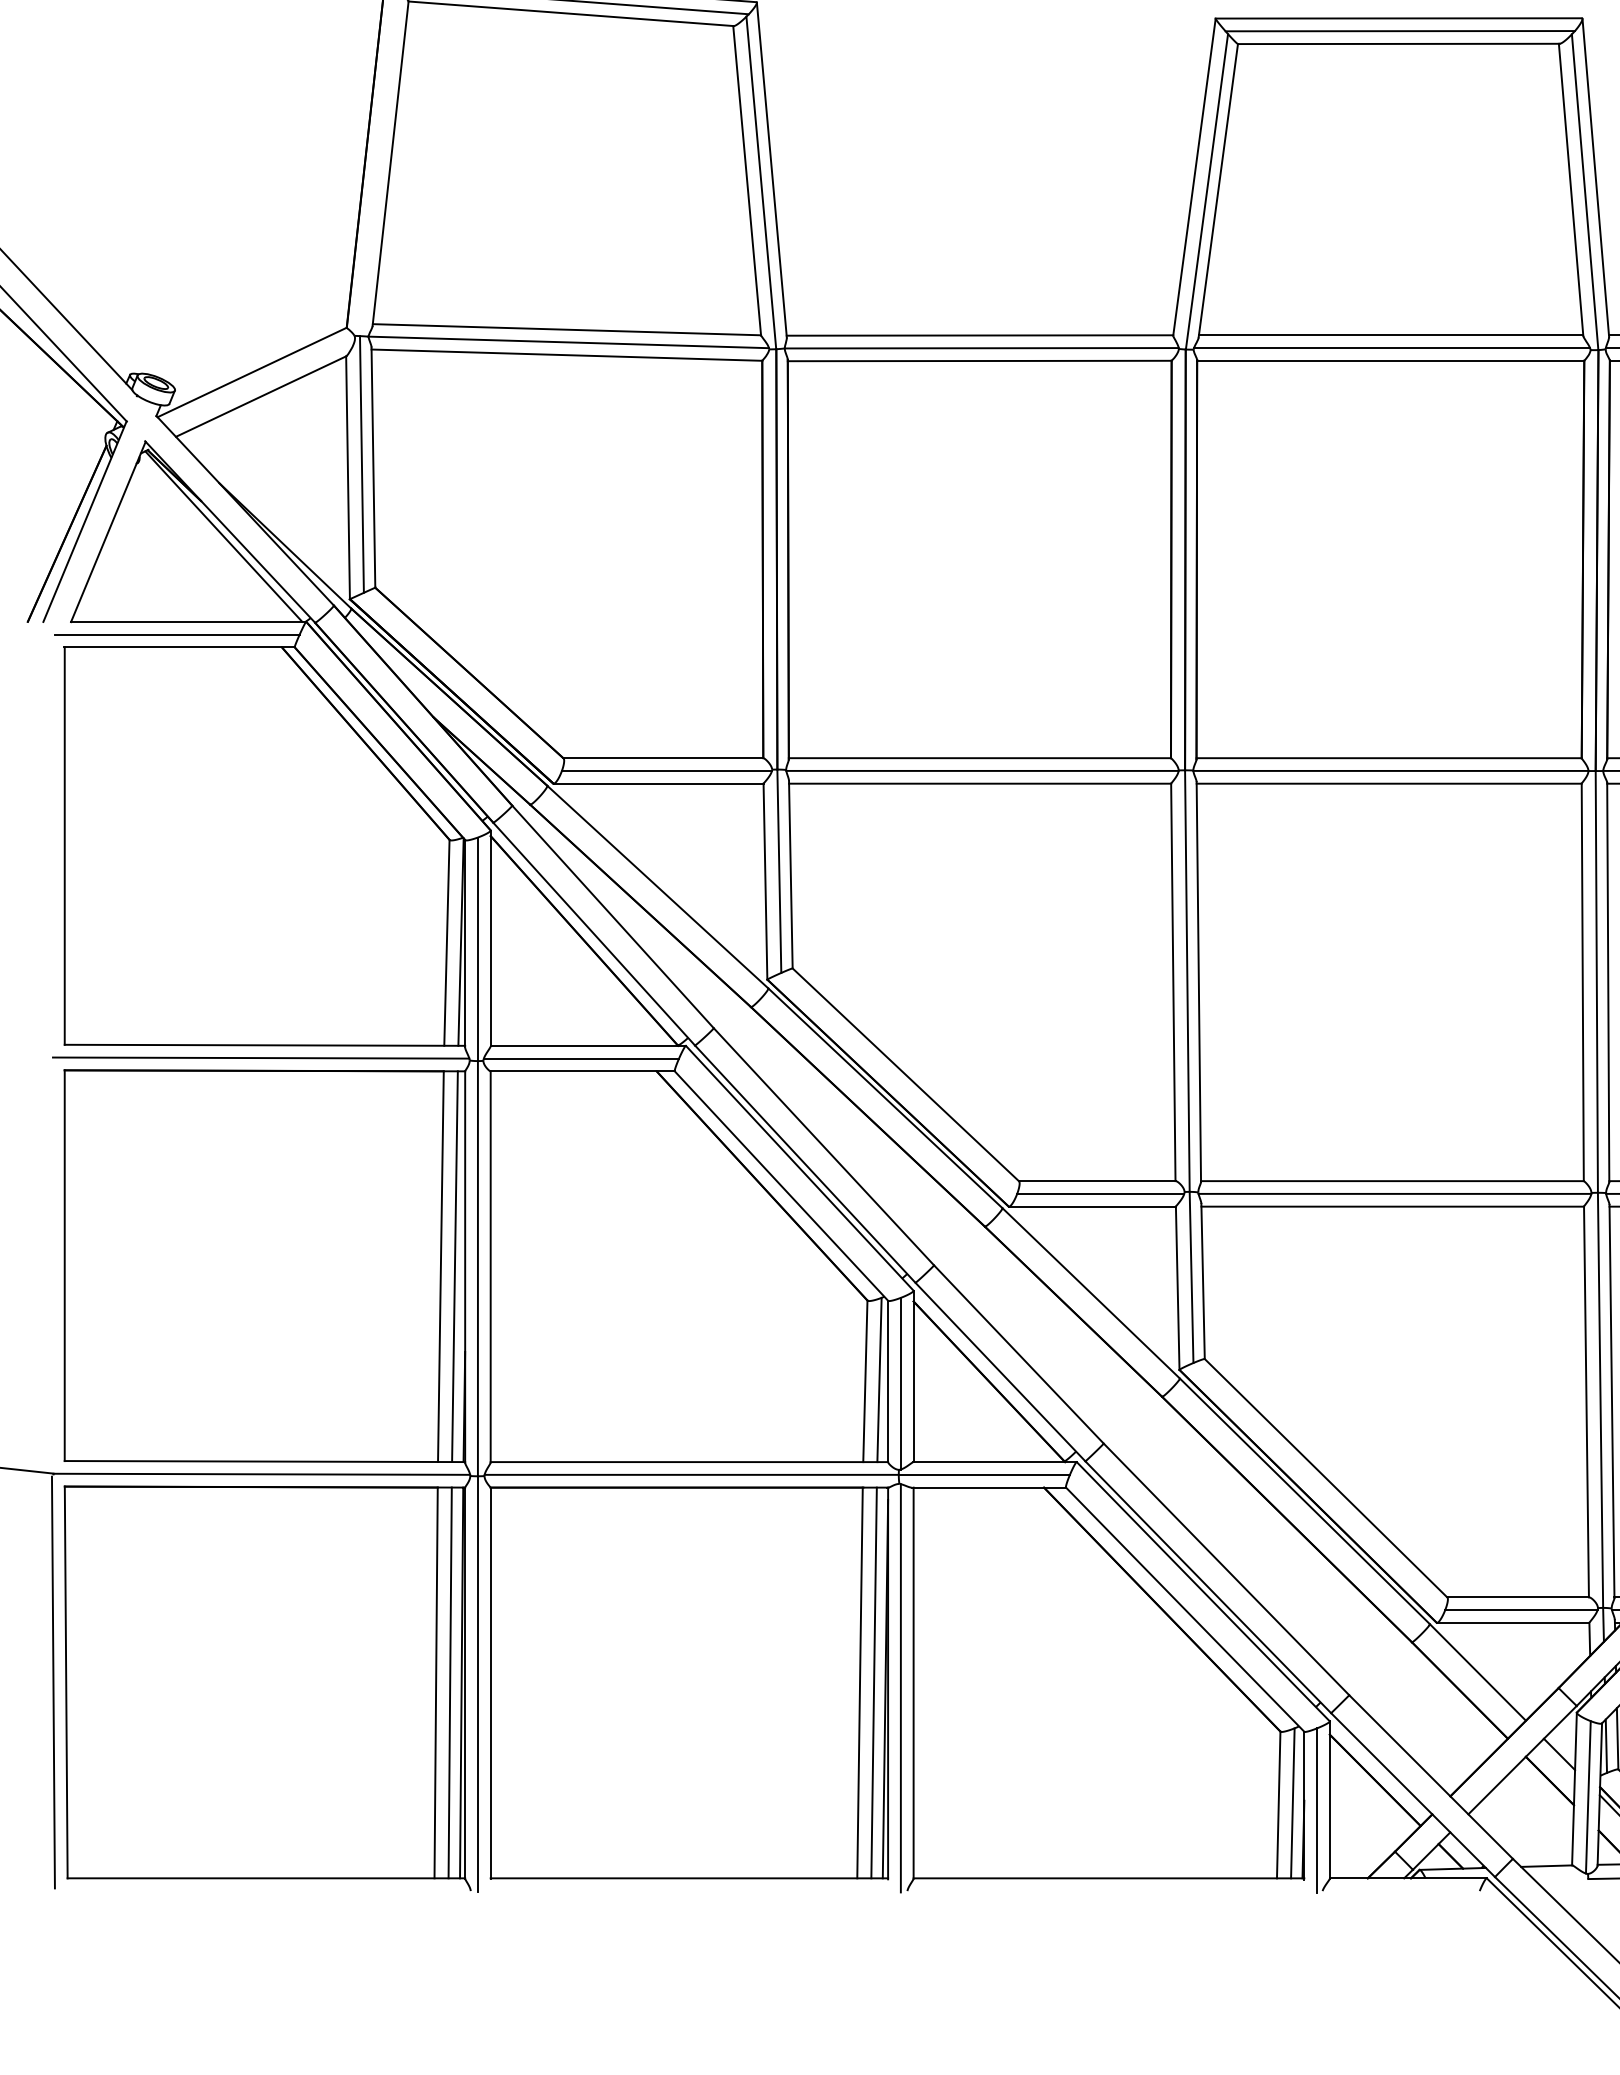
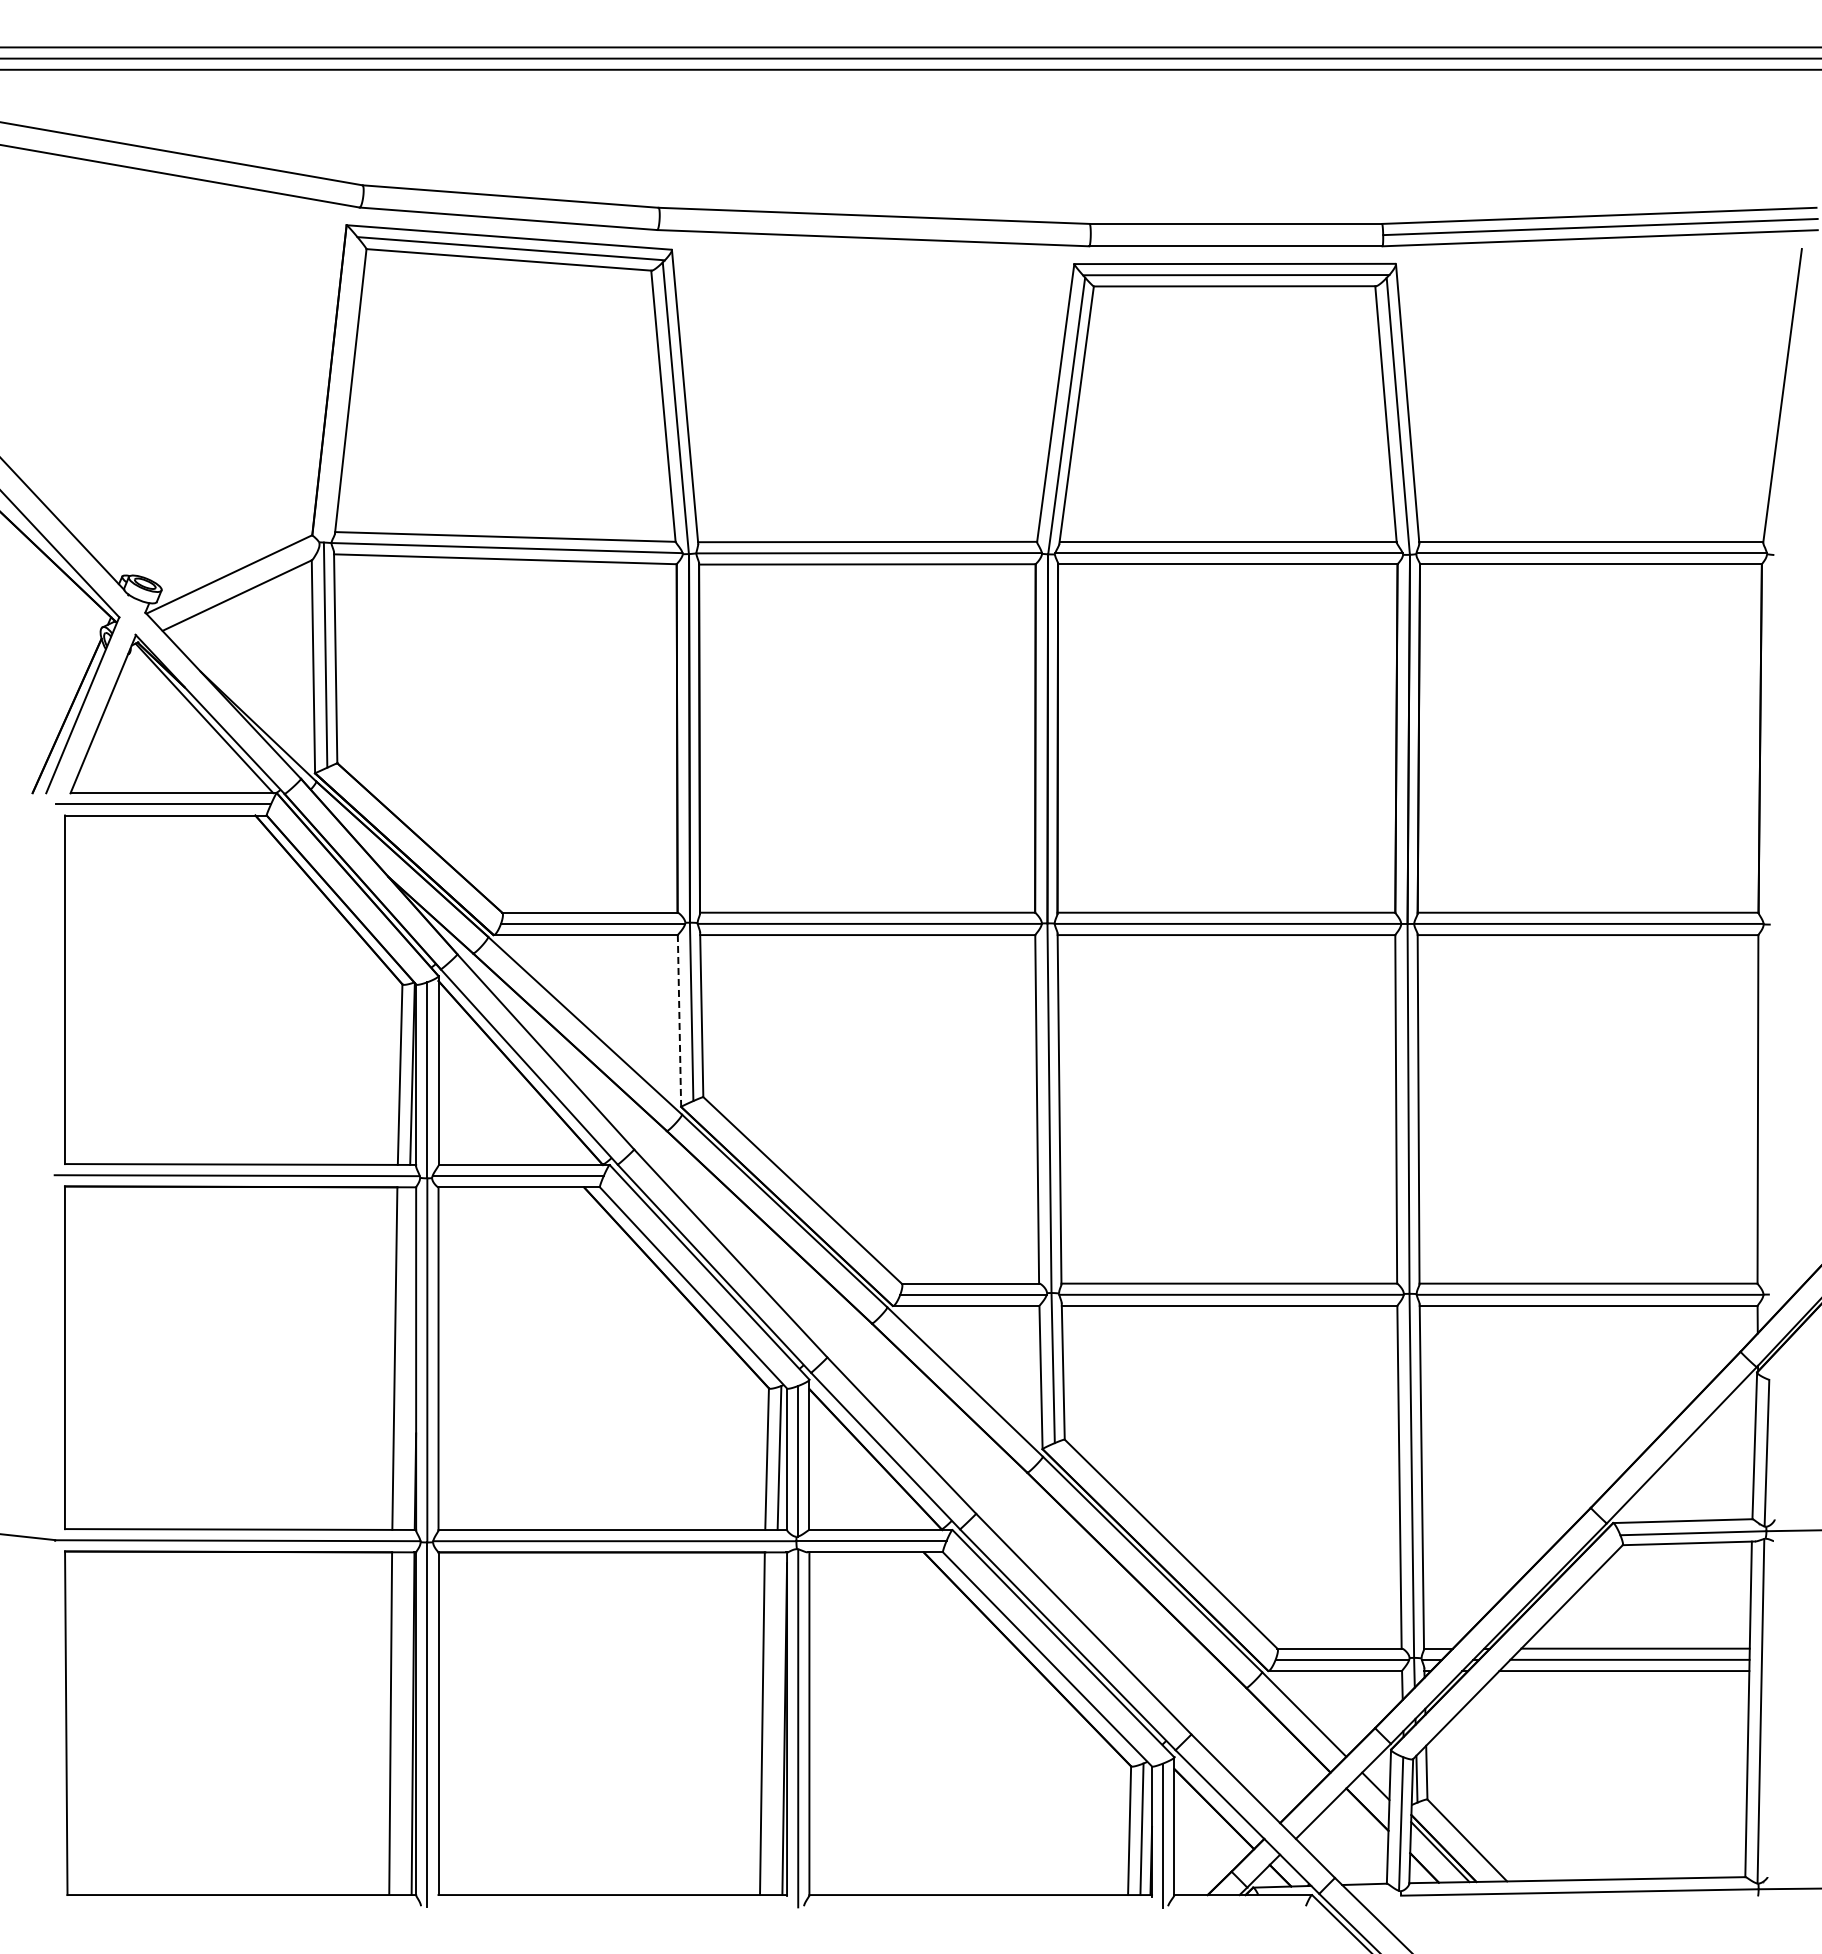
line: (765, 882) -> (679, 1021), solid -> dashed
line: (454, 1266) -> (406, 1358), removed
line: (52, 1681) -> (54, 1722), removed
line: (449, 1682) -> (402, 1723), removed
line: (873, 1682) -> (774, 1723), removed

